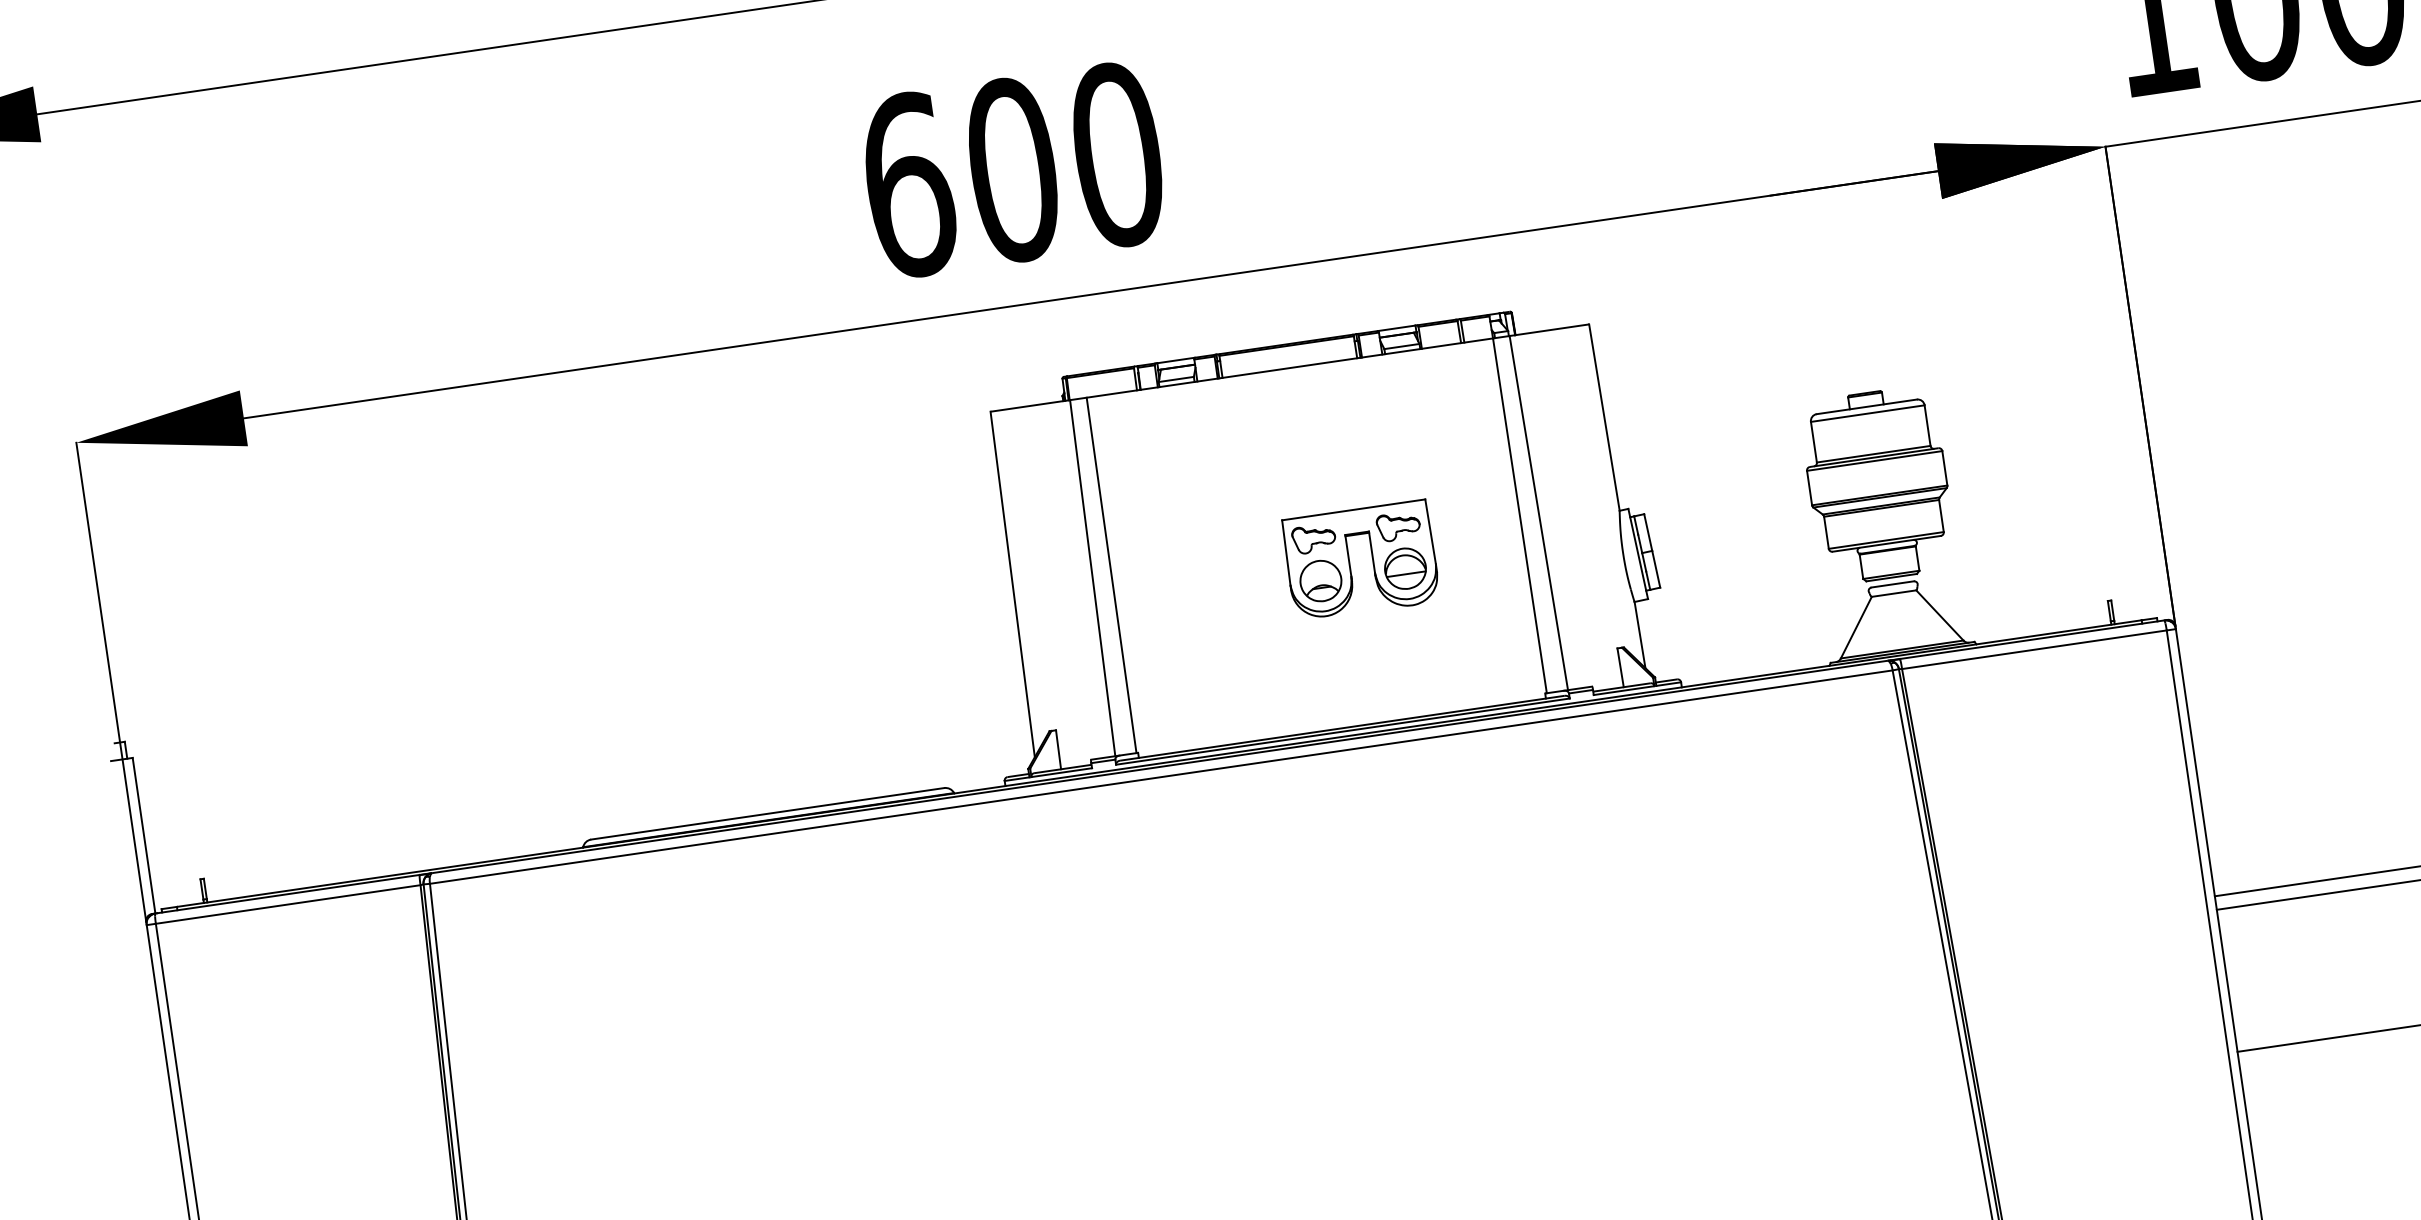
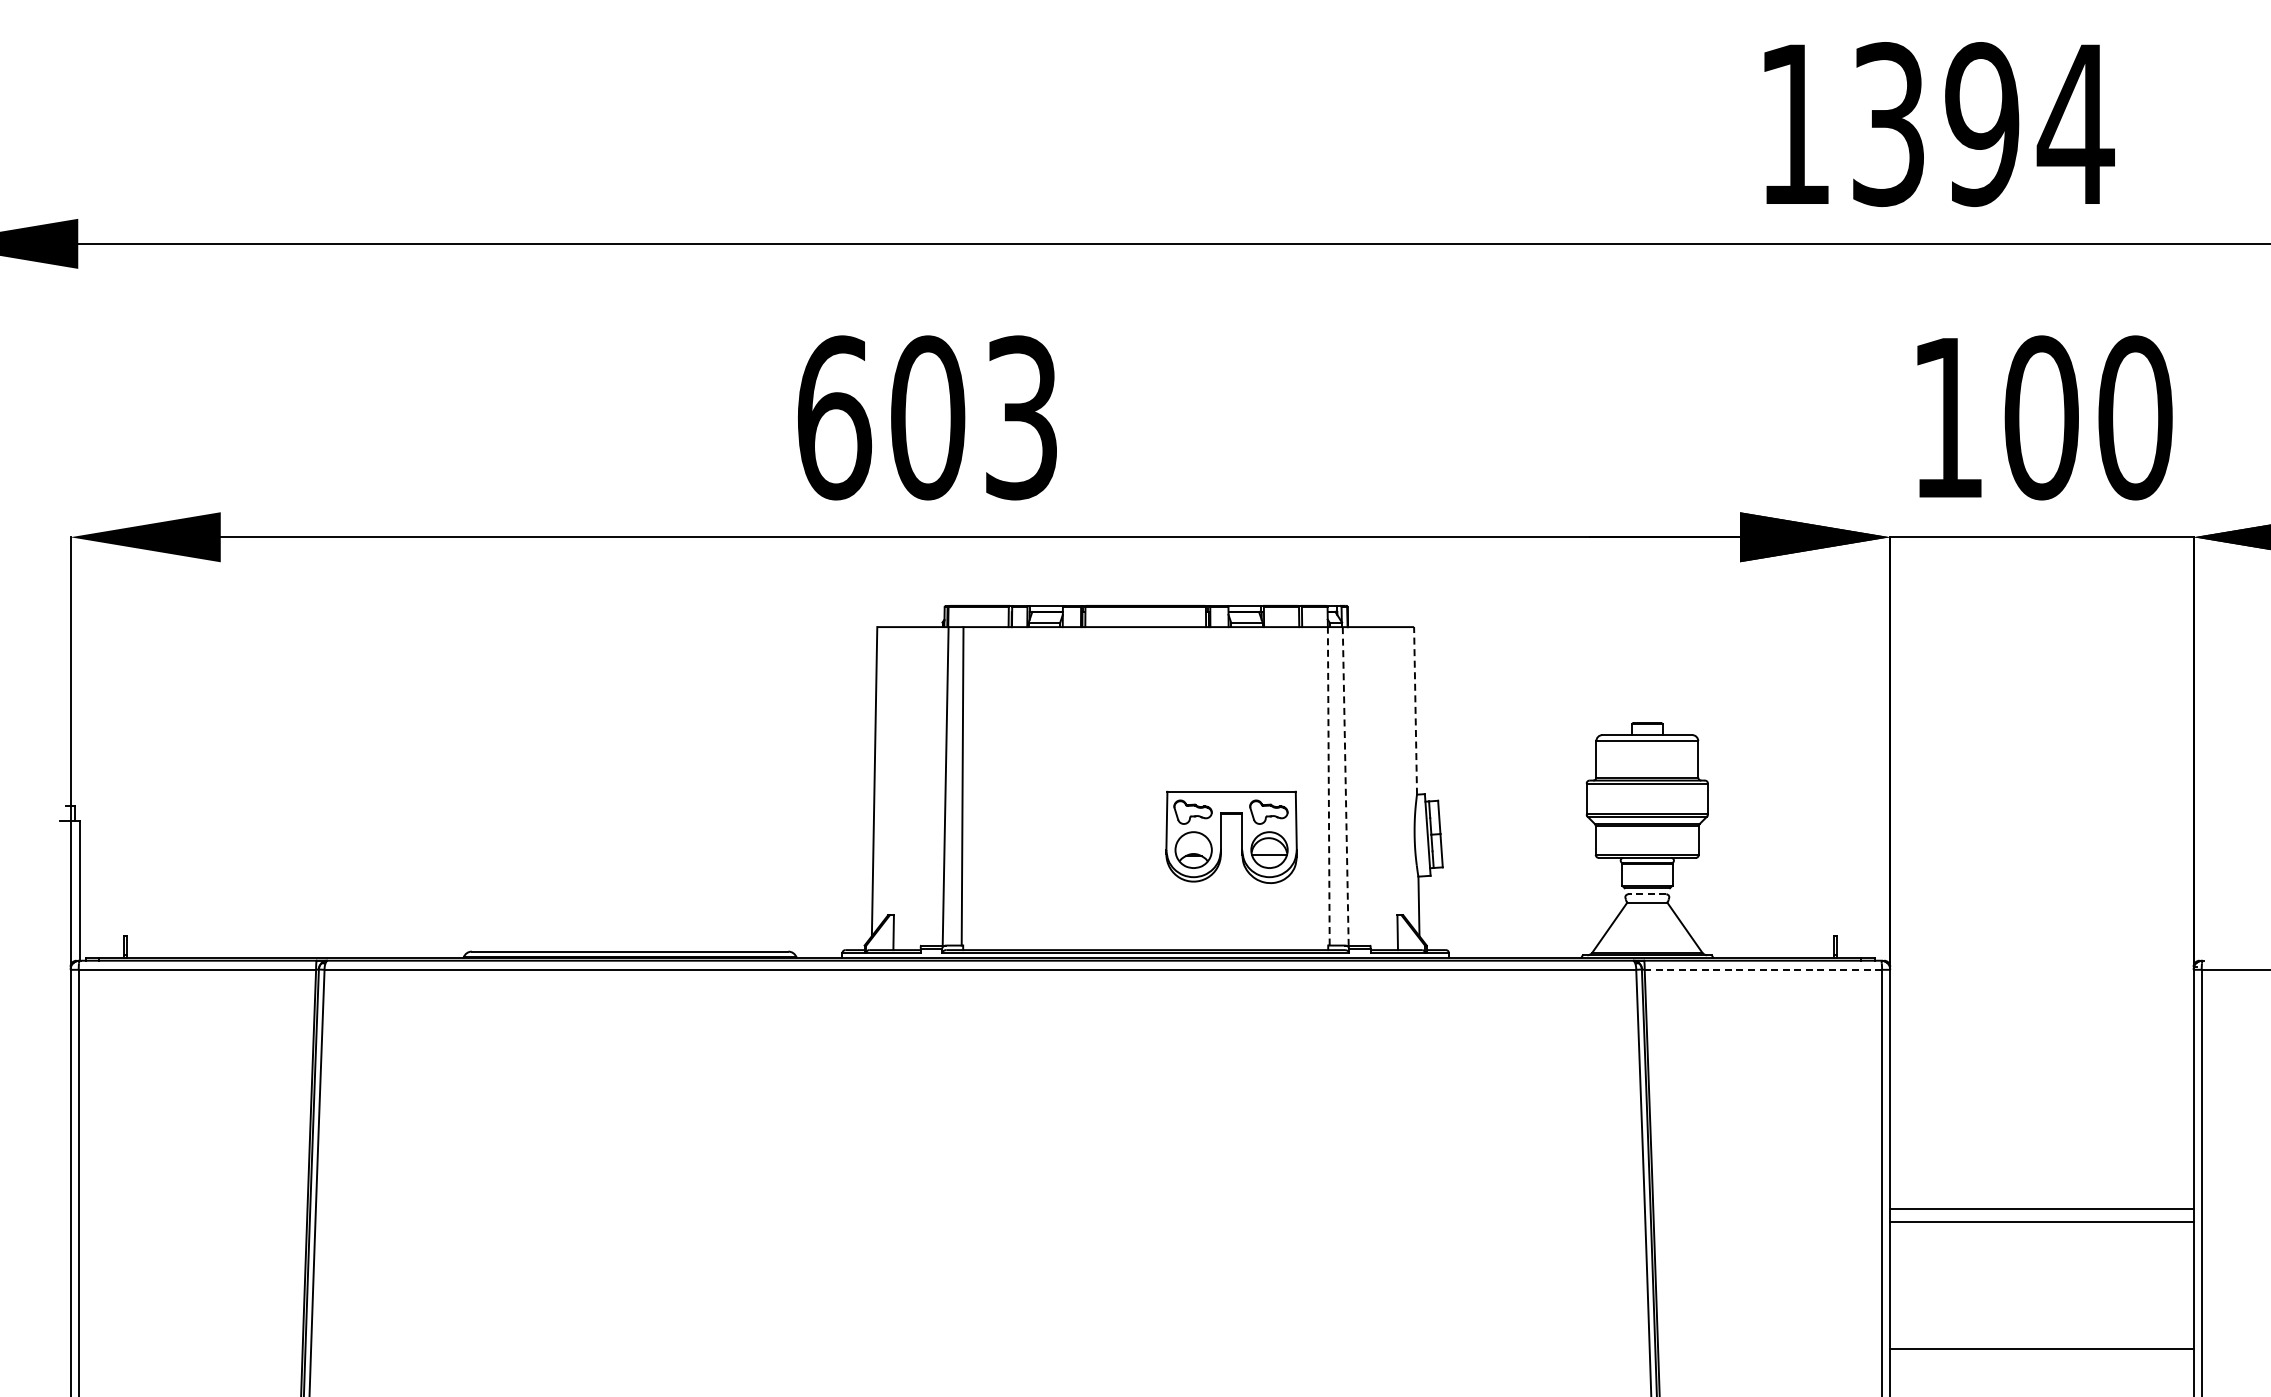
text: (1117, 154) -> (1021, 417), 600 -> 603
line: (1604, 417) -> (1415, 710), solid -> dashed
line: (1538, 513) -> (1345, 786), solid -> dashed
line: (1519, 514) -> (1328, 785), solid -> dashed
part: (1349, 561) -> (1221, 836), moved
line: (1892, 584) -> (1647, 894), solid -> dashed
line: (2034, 649) -> (1763, 969), solid -> dashed

